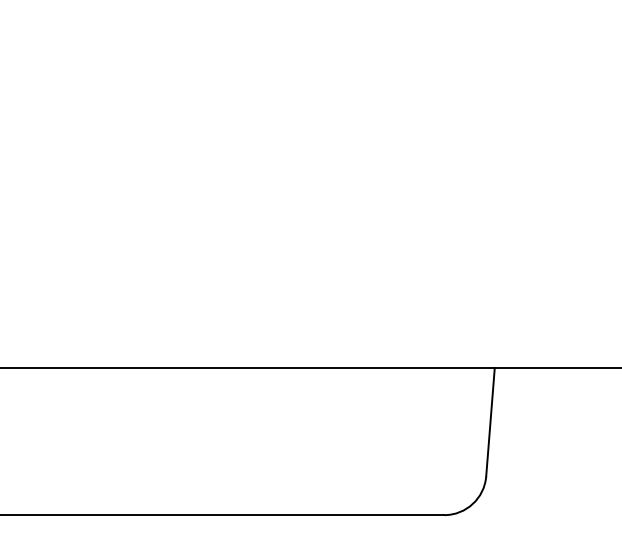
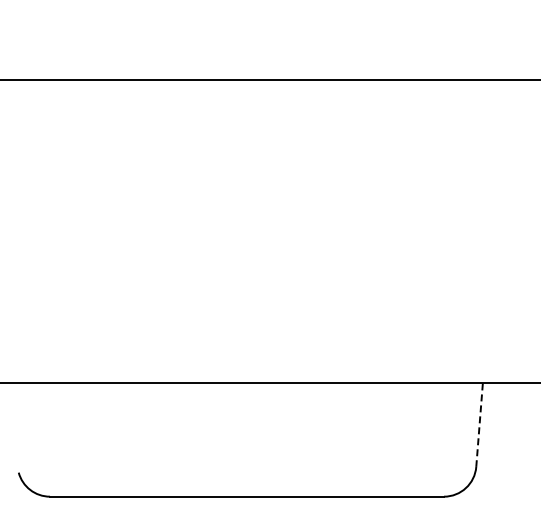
line: (490, 422) -> (479, 425), solid -> dashed

